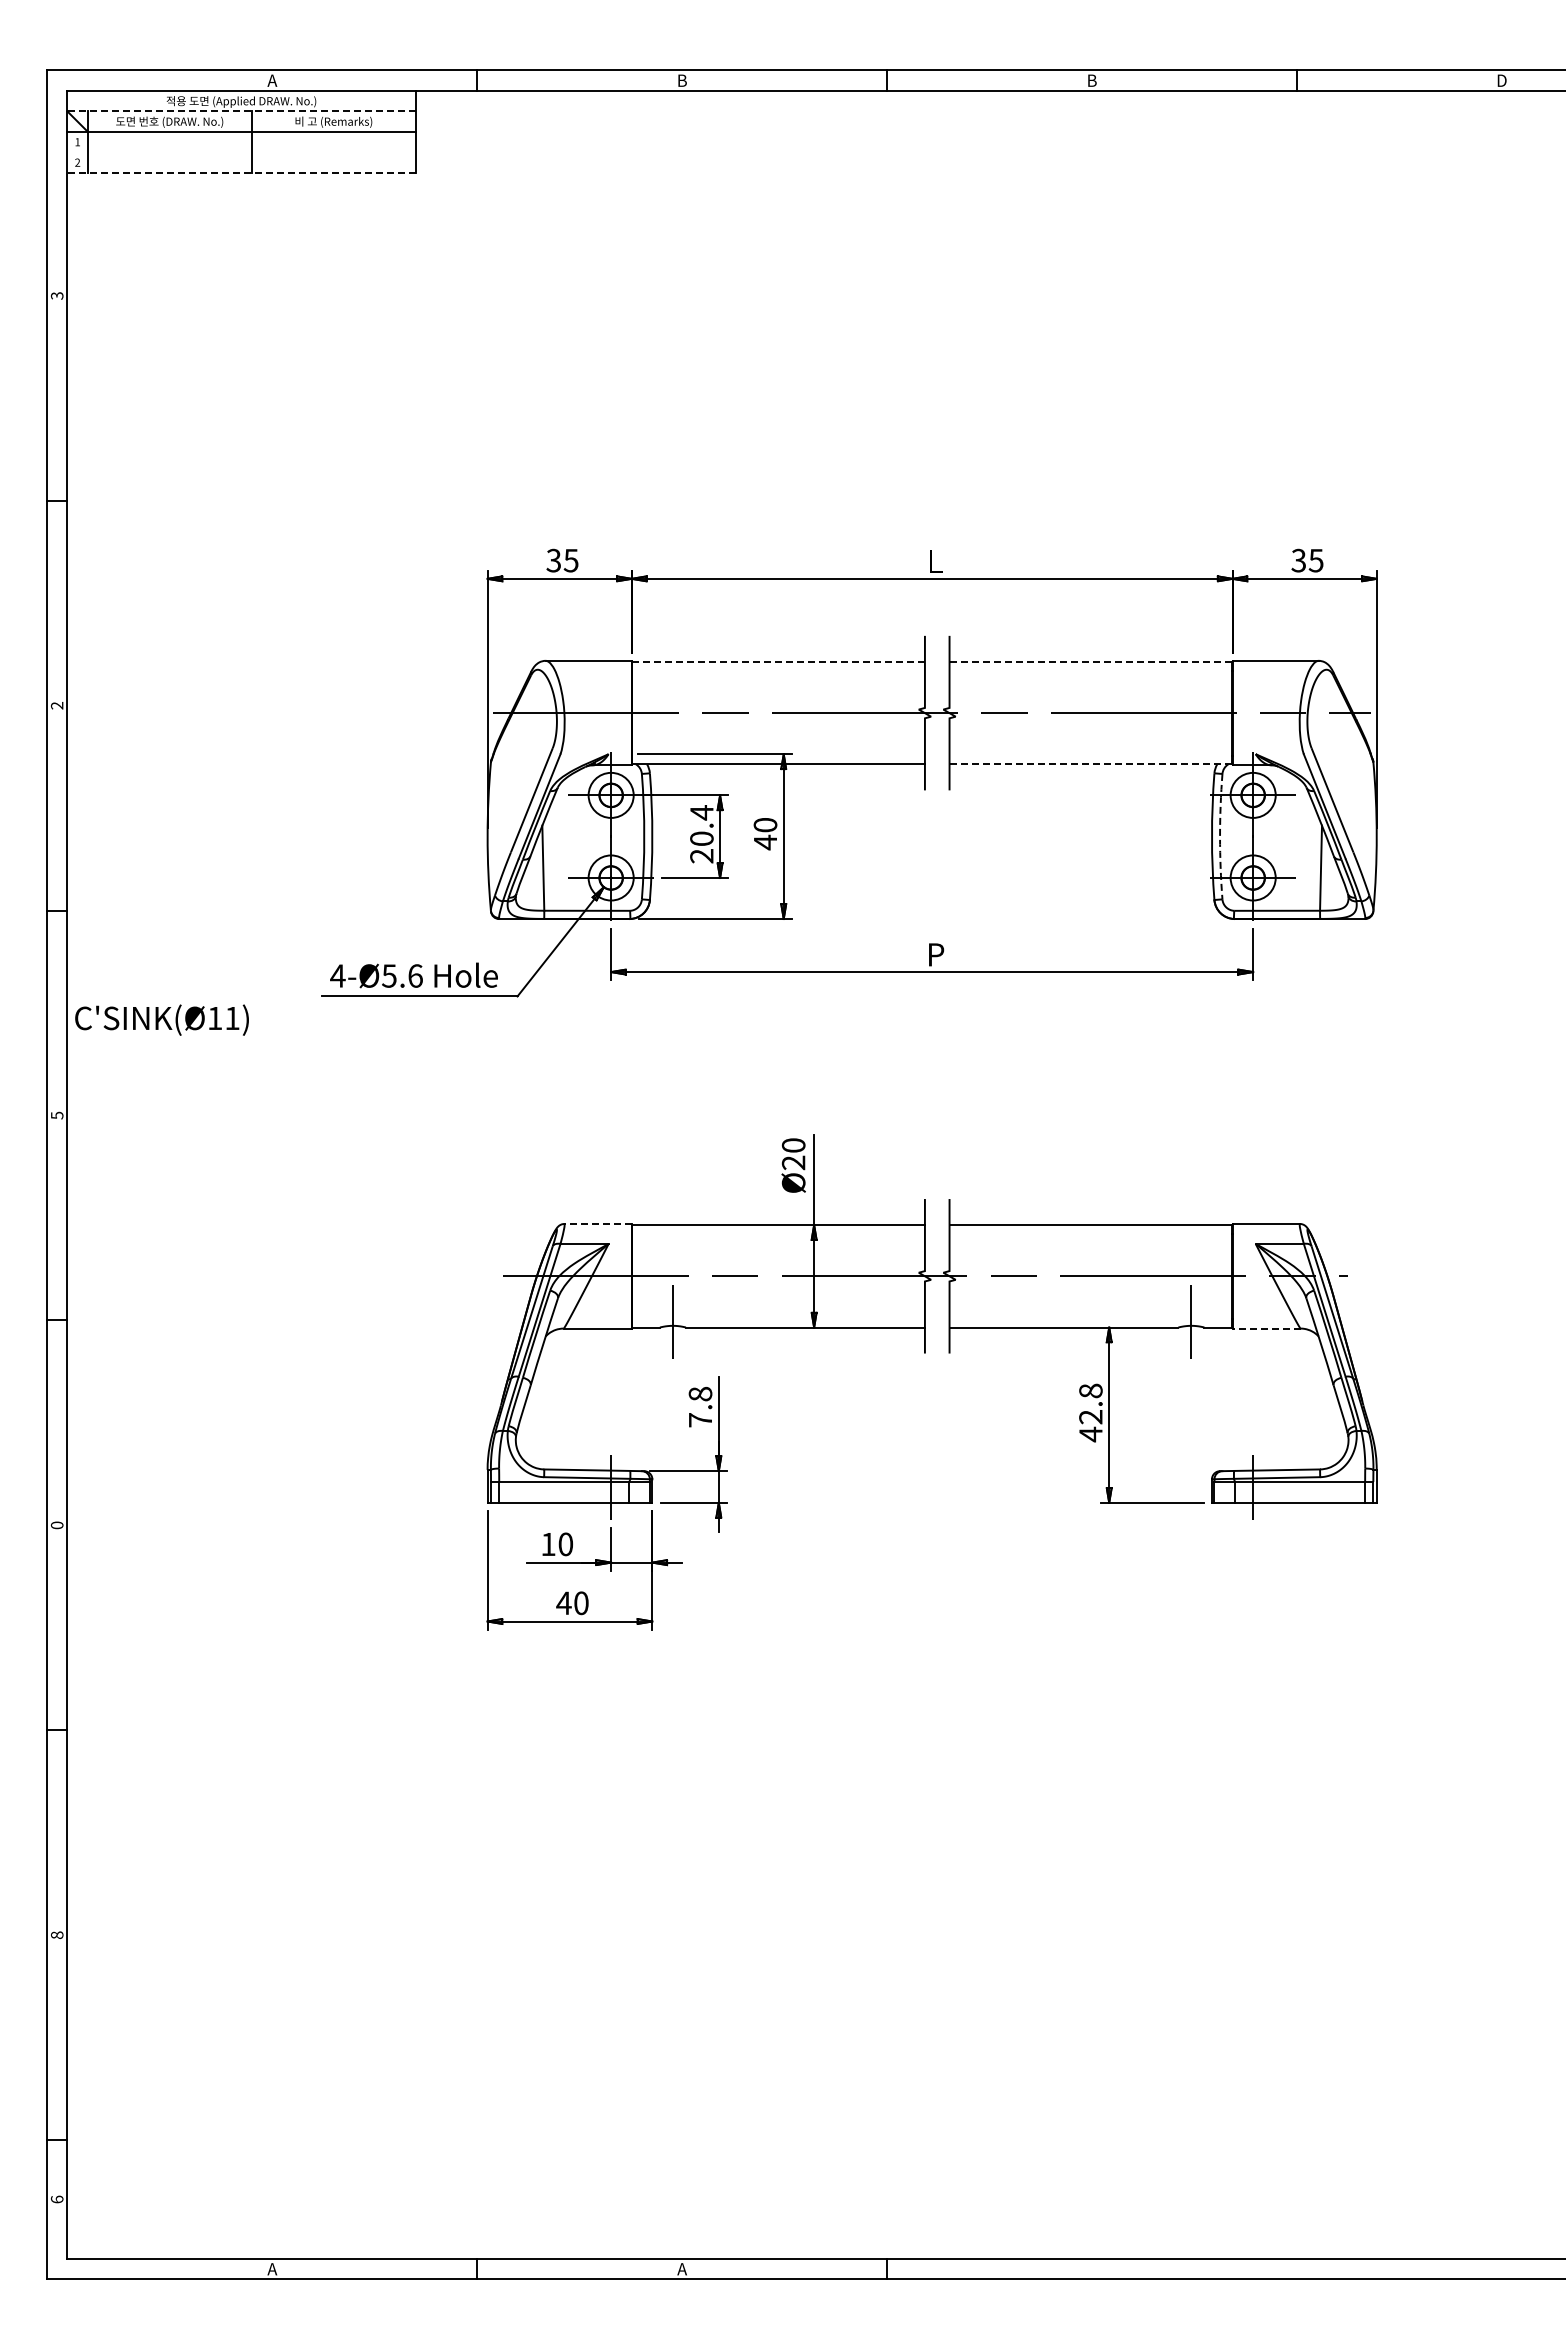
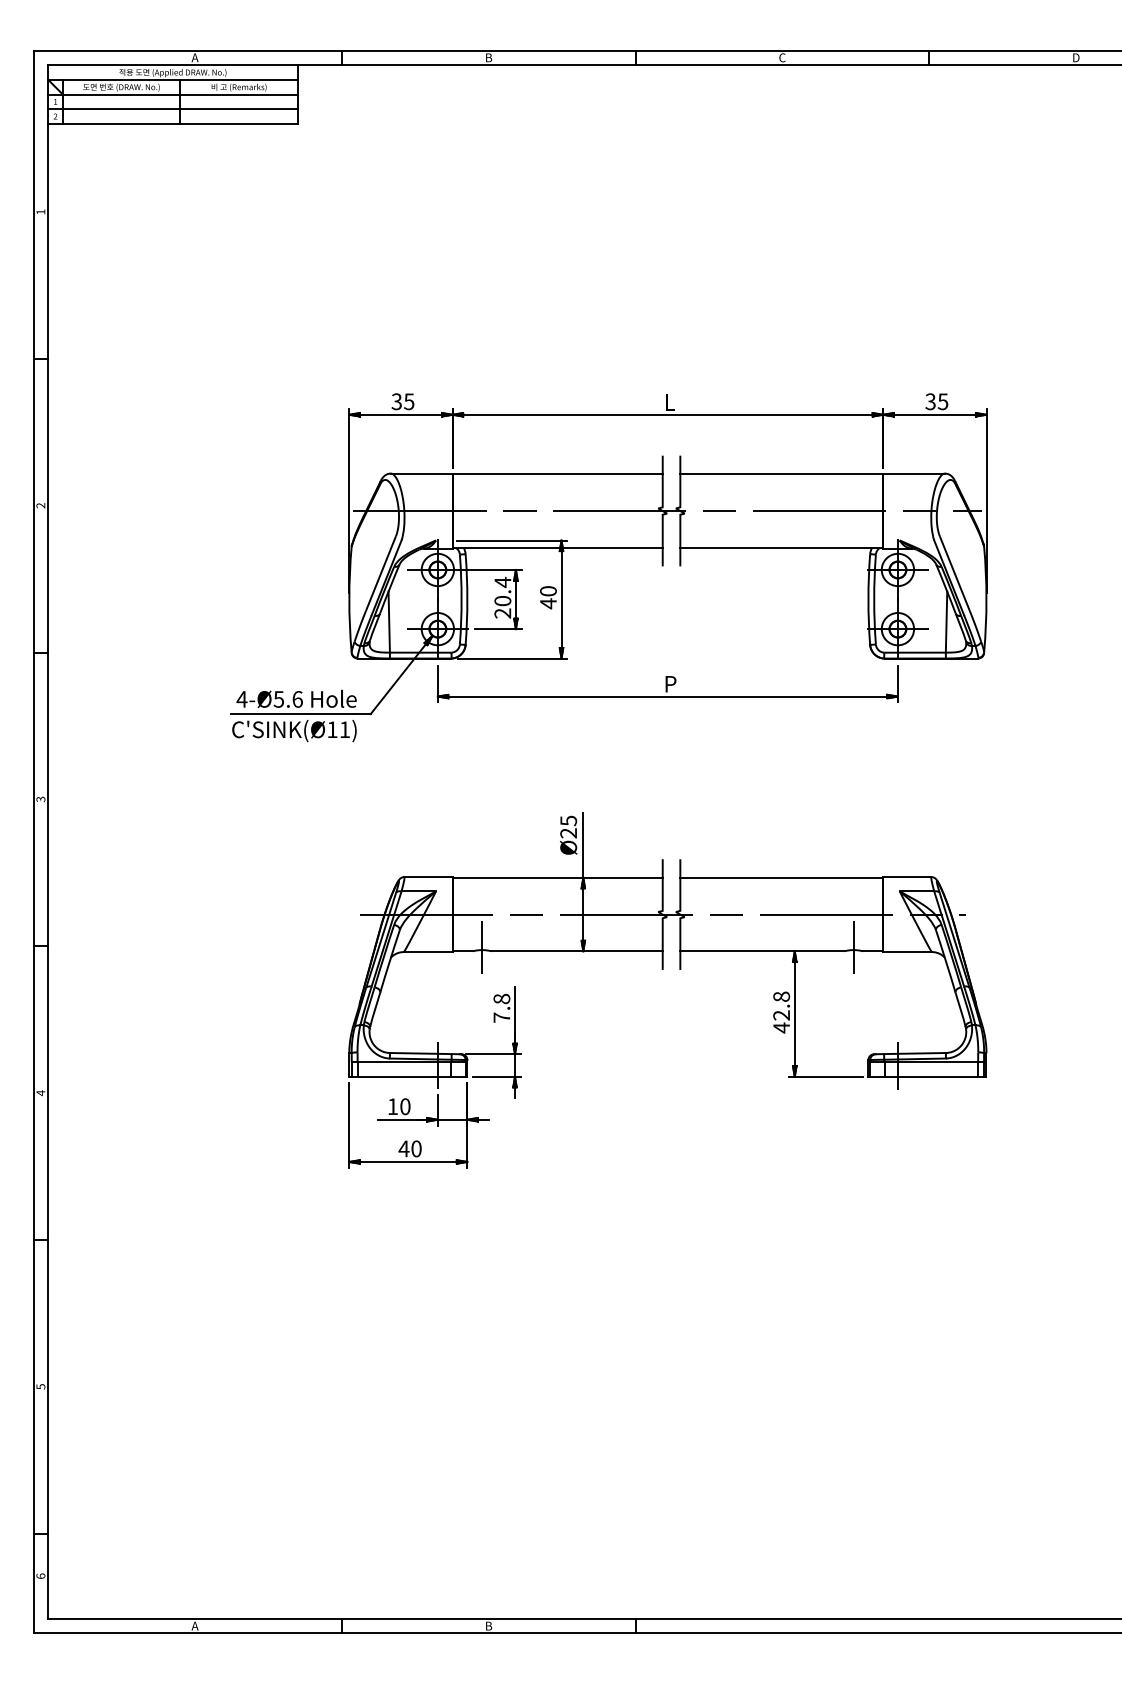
text: (1091, 80) -> (782, 57), B -> C
line: (241, 111) -> (172, 79), dashed -> solid
line: (241, 152) -> (172, 109), added
line: (241, 172) -> (172, 123), dashed -> solid
text: (56, 295) -> (40, 211), 3 -> 1
line: (778, 661) -> (557, 474), dashed -> solid
line: (1091, 661) -> (782, 474), dashed -> solid
line: (1091, 764) -> (782, 547), dashed -> solid
arc: (1220, 836) -> (874, 599), dashed -> solid
text: (161, 1019) -> (294, 730), moved
text: (56, 1114) -> (40, 798), 5 -> 3
text: (793, 1145) -> (568, 820), Ø20 -> Ø25
line: (598, 1223) -> (428, 876), dashed -> solid
line: (1266, 1328) -> (907, 951), dashed -> solid
text: (56, 1525) -> (40, 1093), 0 -> 4
text: (57, 1935) -> (41, 1386), 8 -> 5
text: (681, 2269) -> (488, 1626), A -> B

